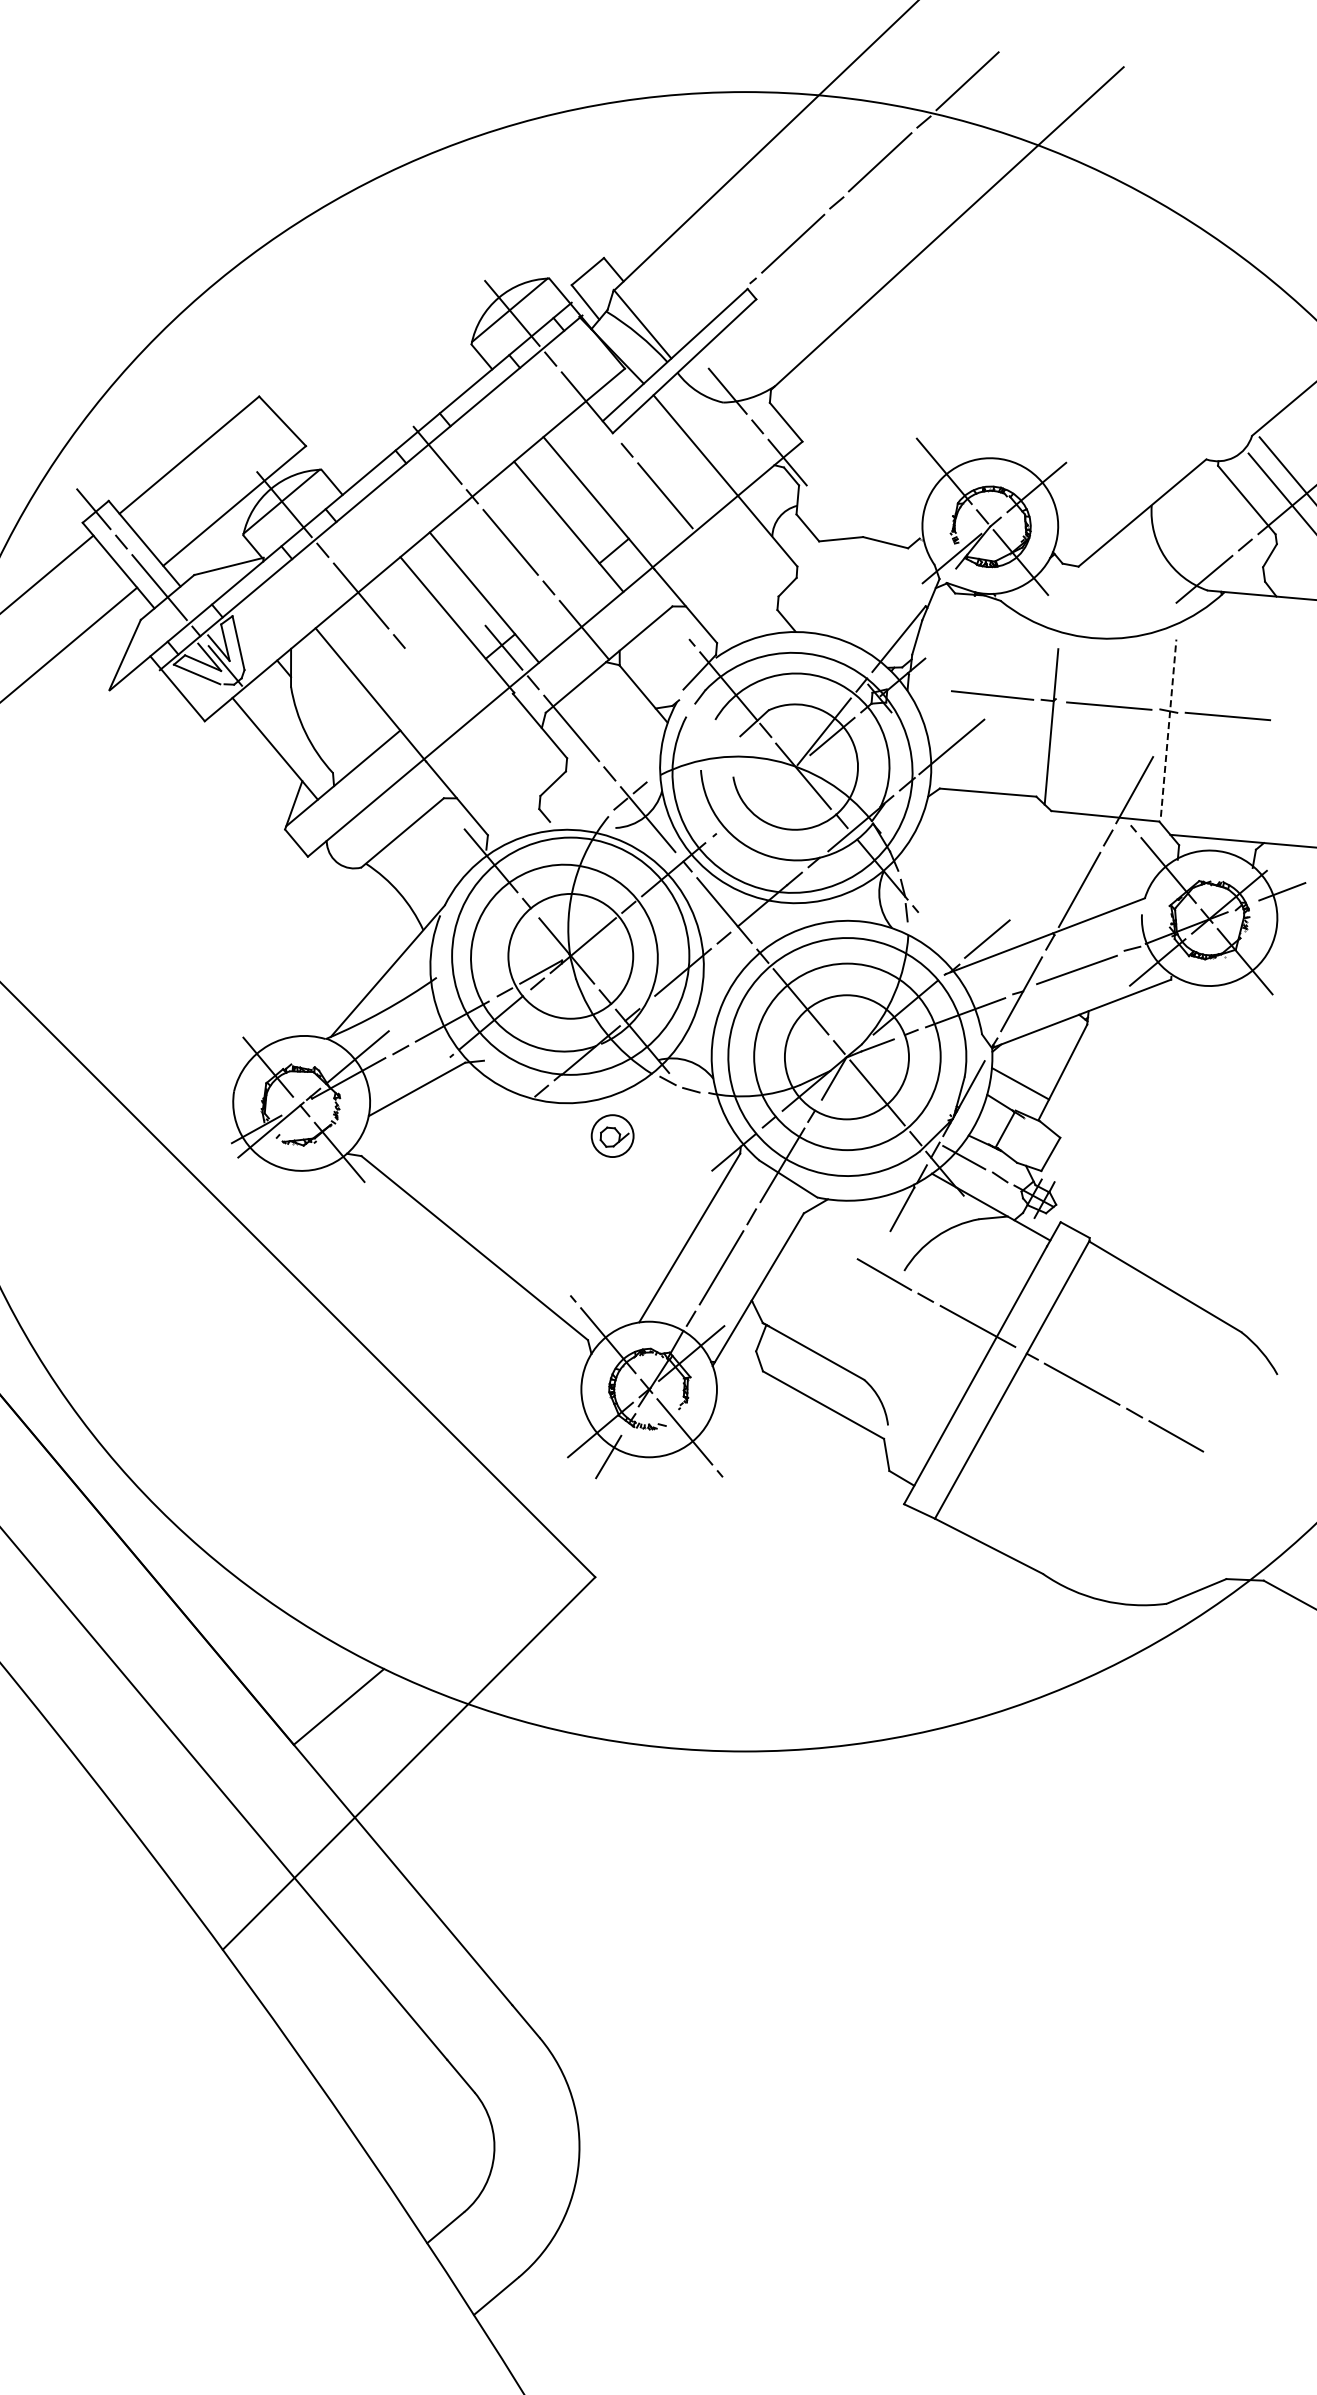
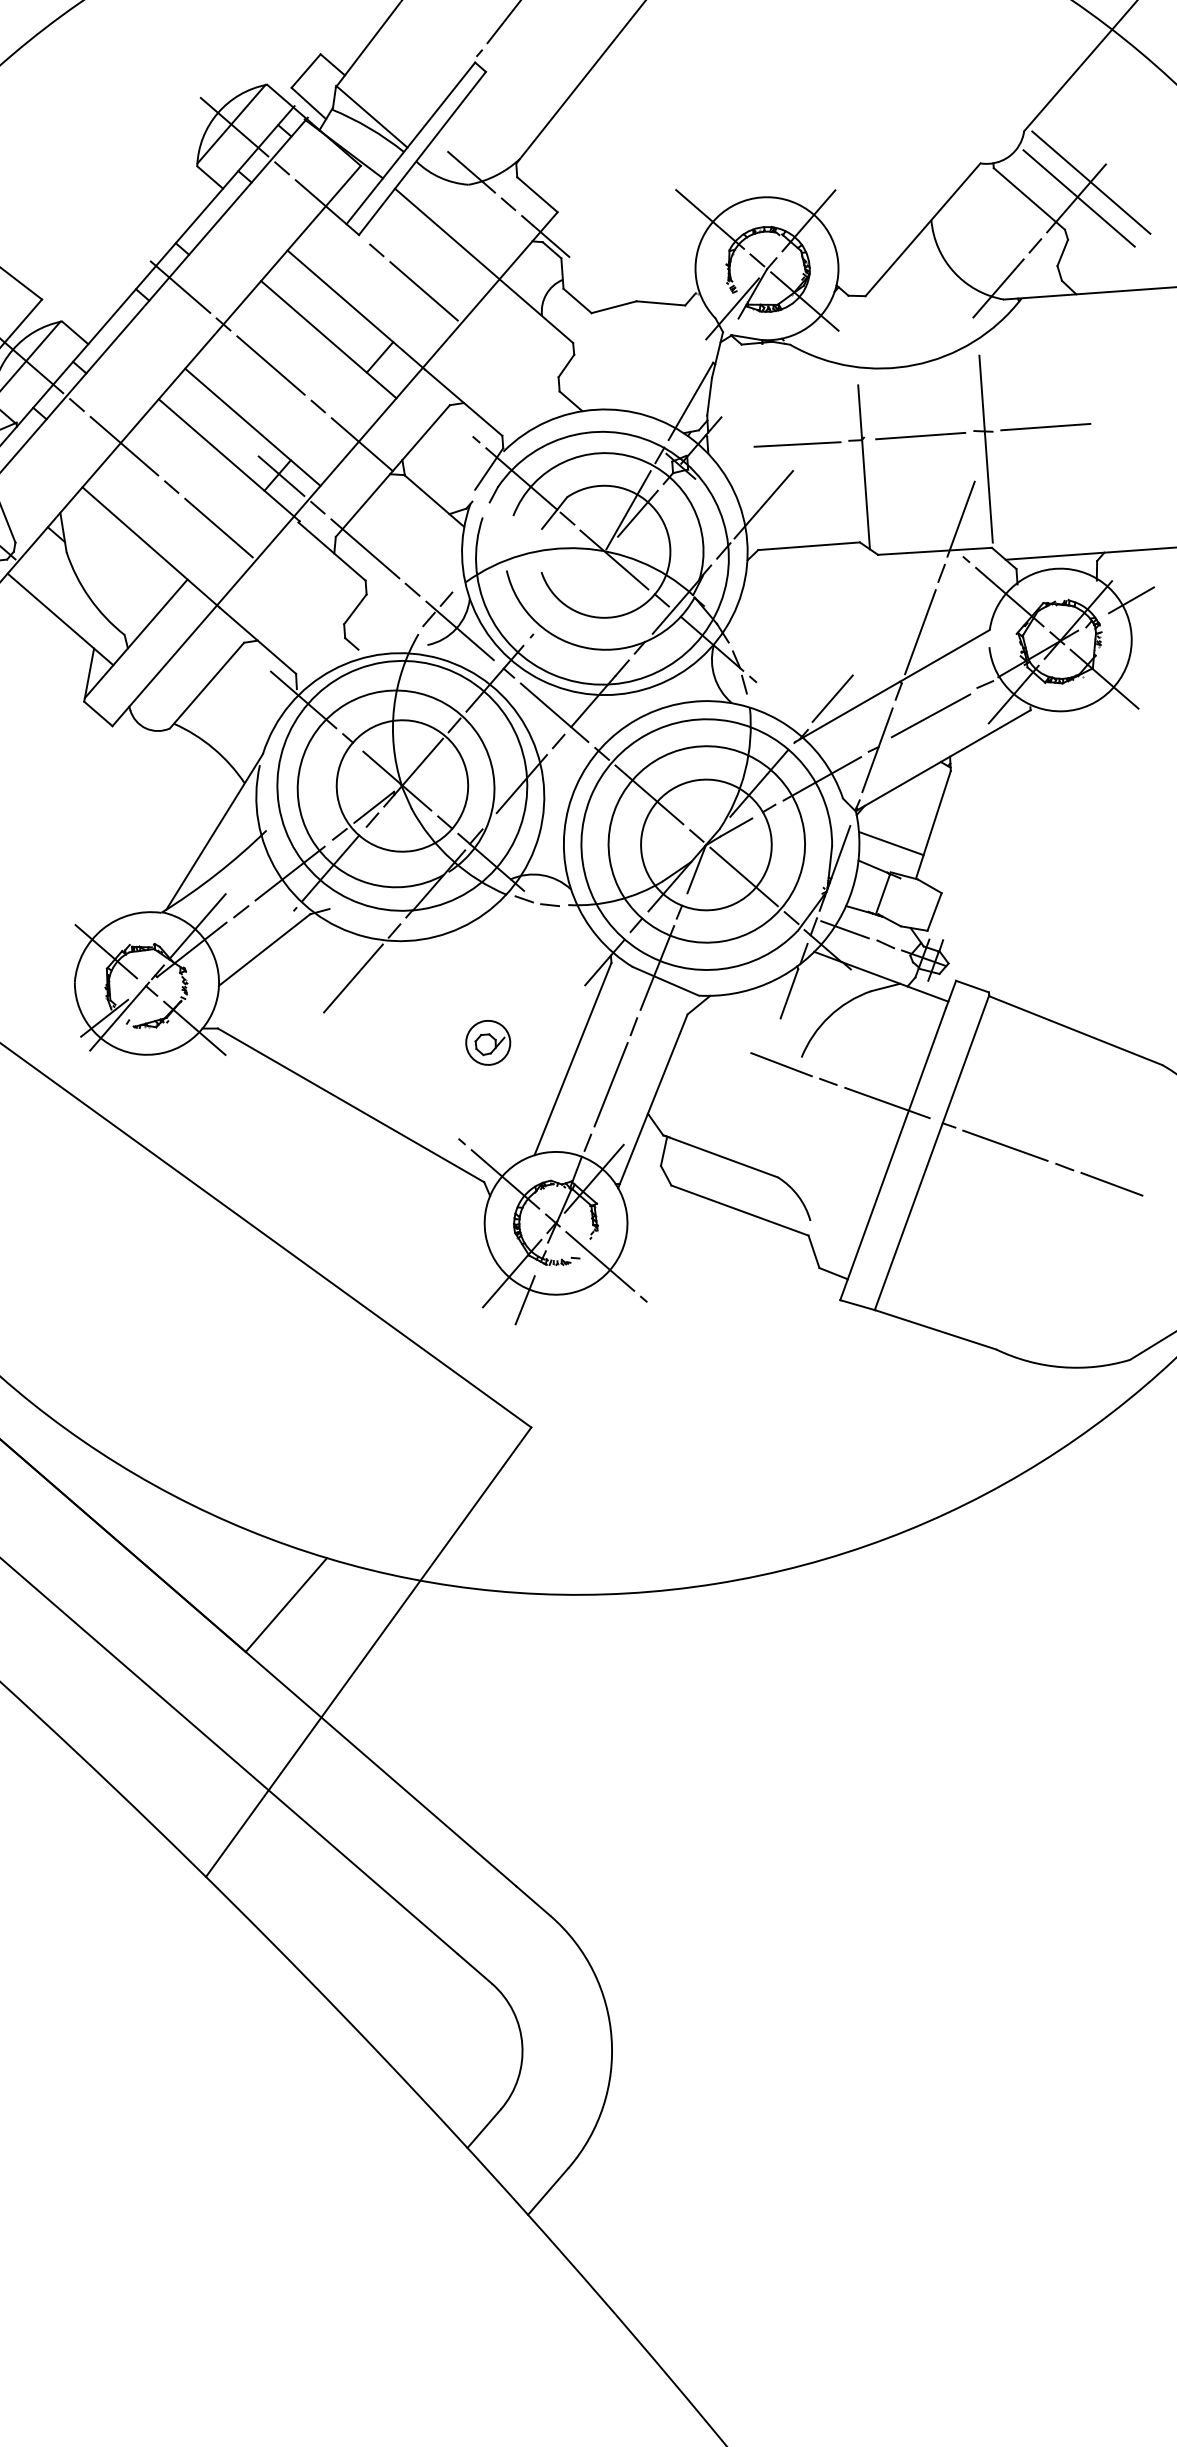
line: (437, 686) -> (218, 527), added
line: (1168, 728) -> (986, 449), dashed -> solid
line: (495, 1129) -> (352, 978), added
part: (612, 1135) -> (487, 1042), moved

